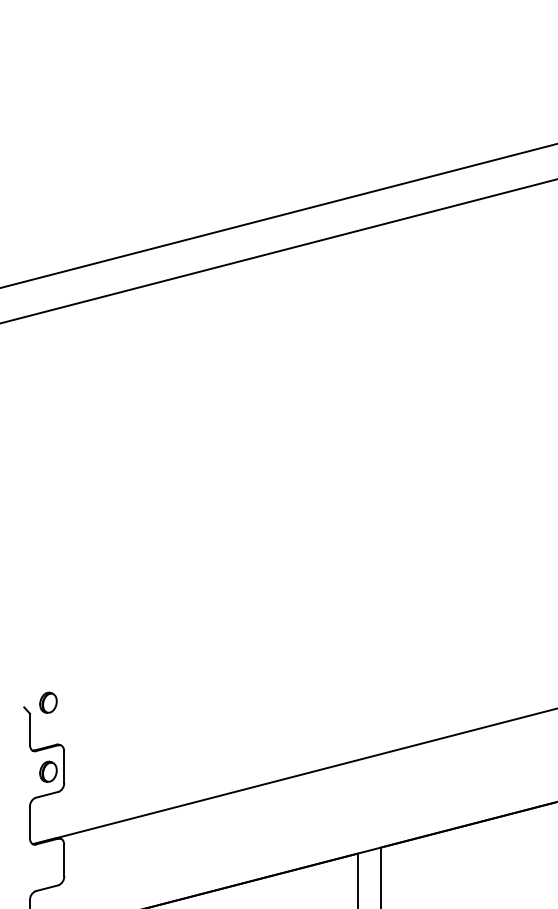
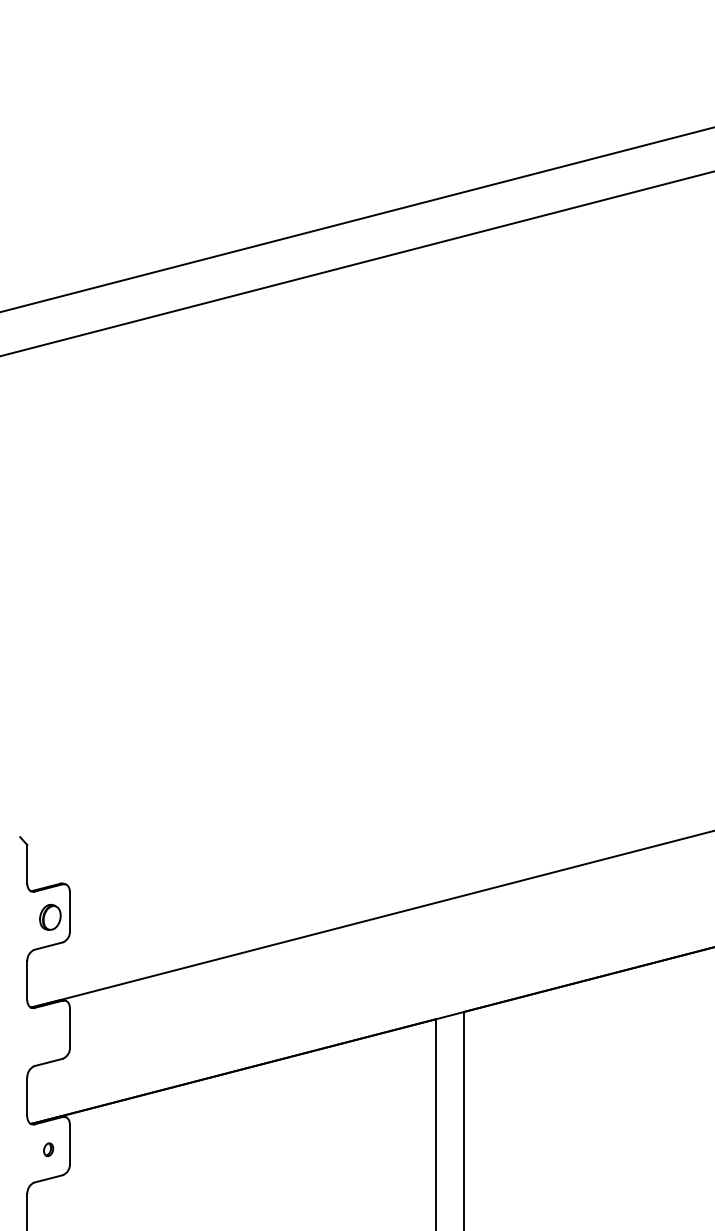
part: (48, 702) -> (50, 830), removed

